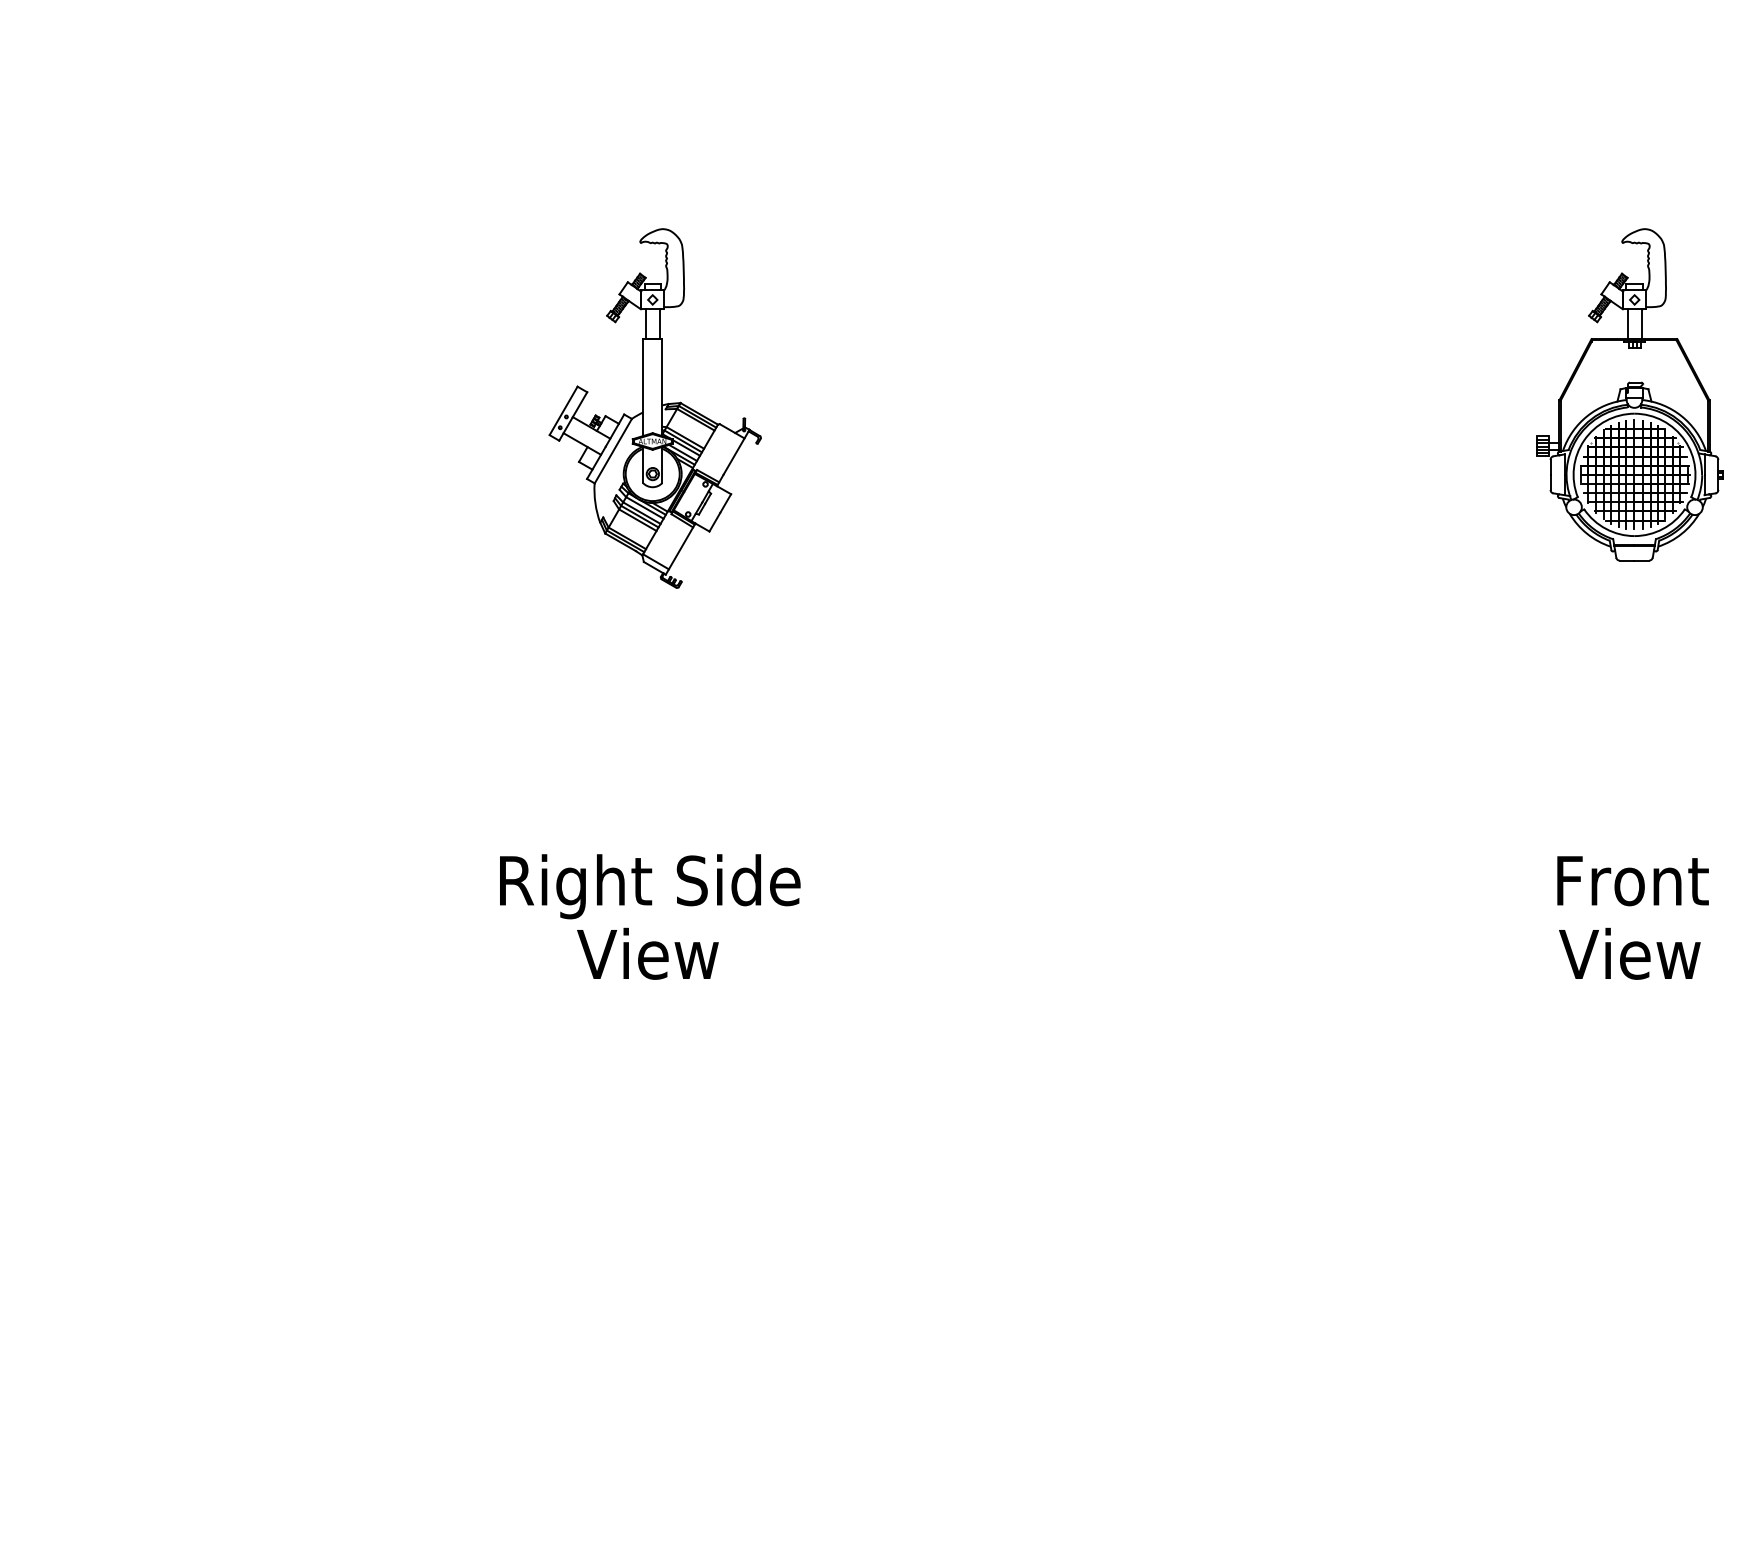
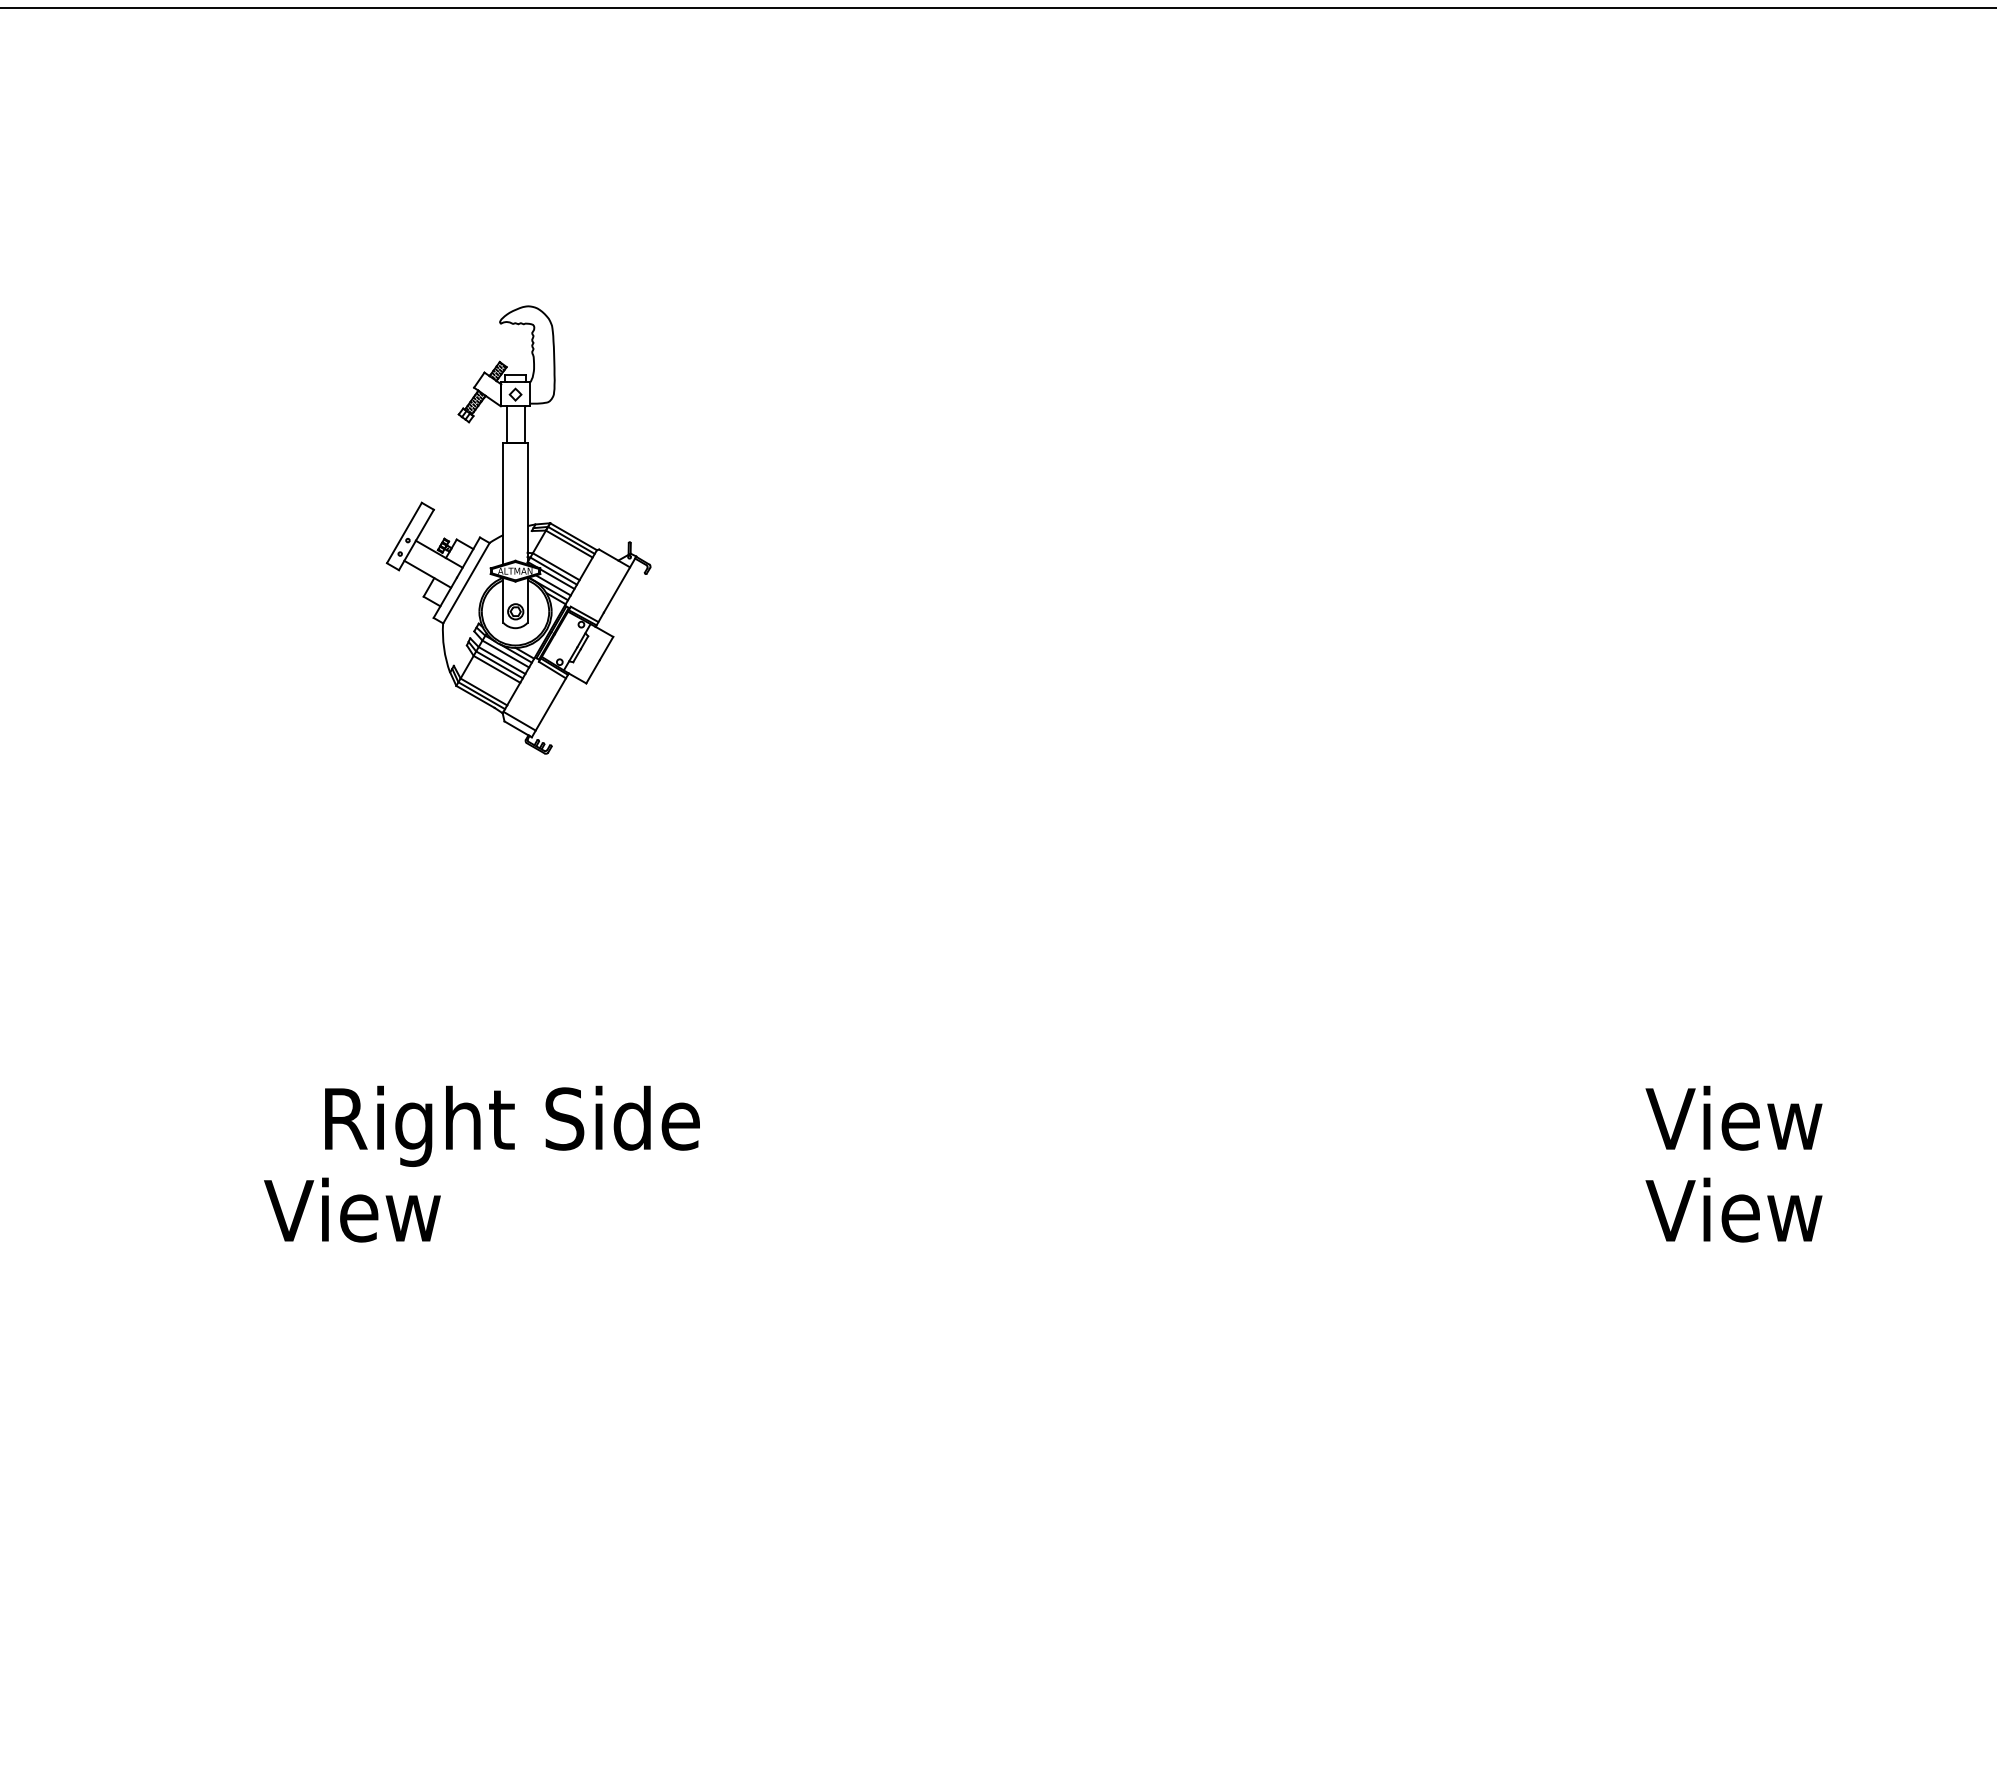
part: (1629, 394) -> (1733, 512), removed
text: (1632, 880) -> (1737, 1118), Front -> View
text: (647, 953) -> (351, 1209), moved

